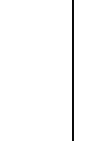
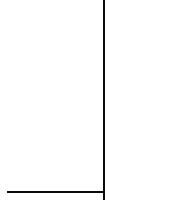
line: (42, 117) -> (56, 192), added

